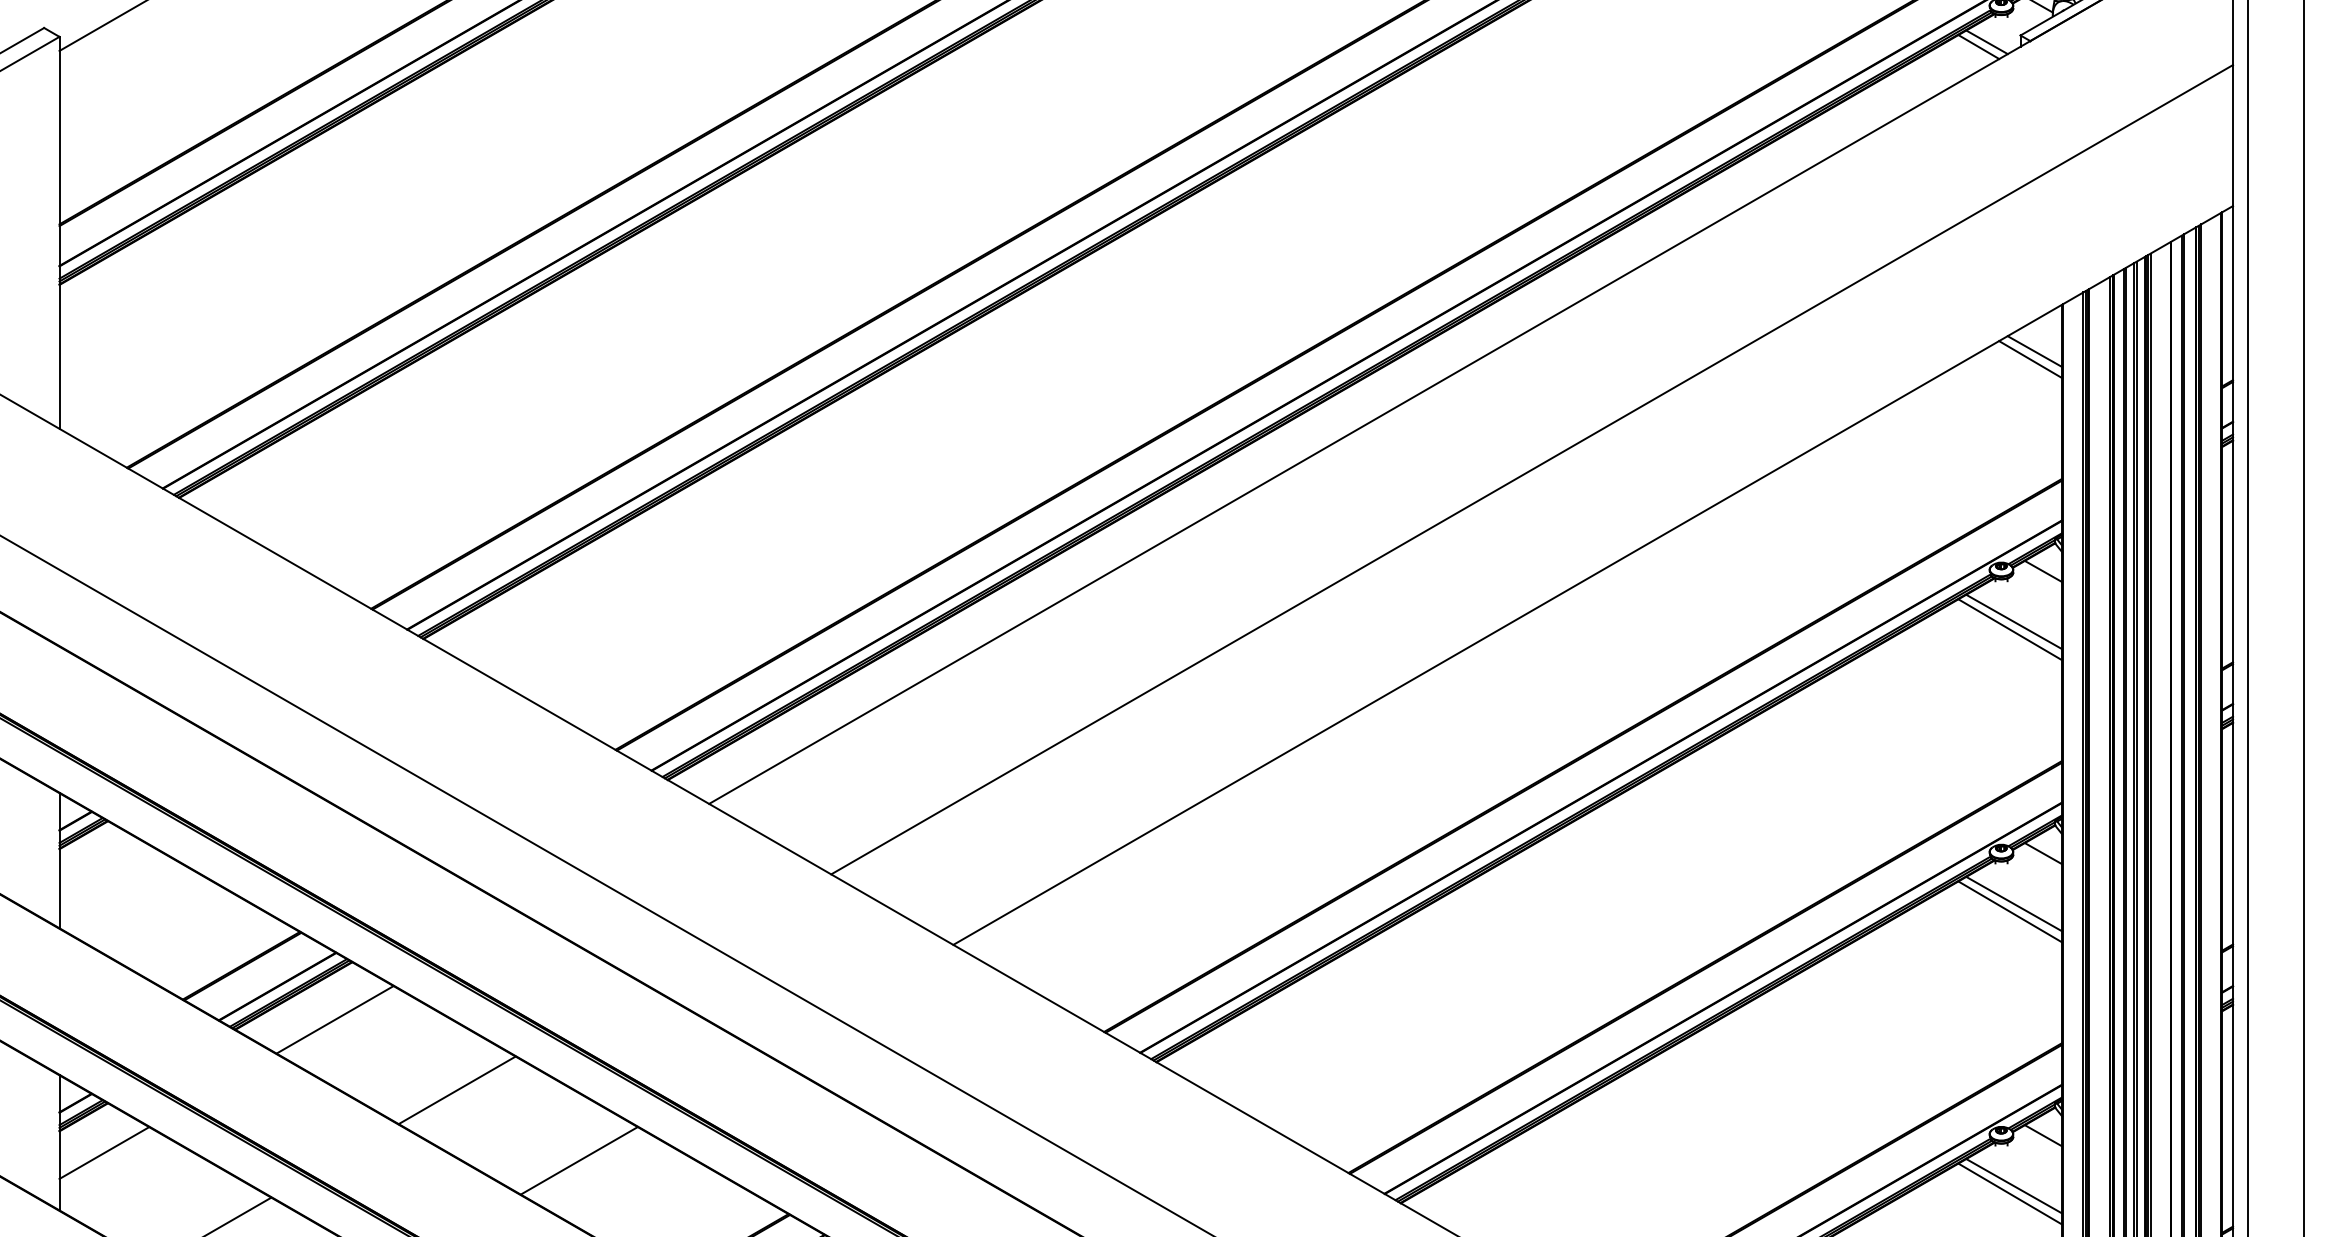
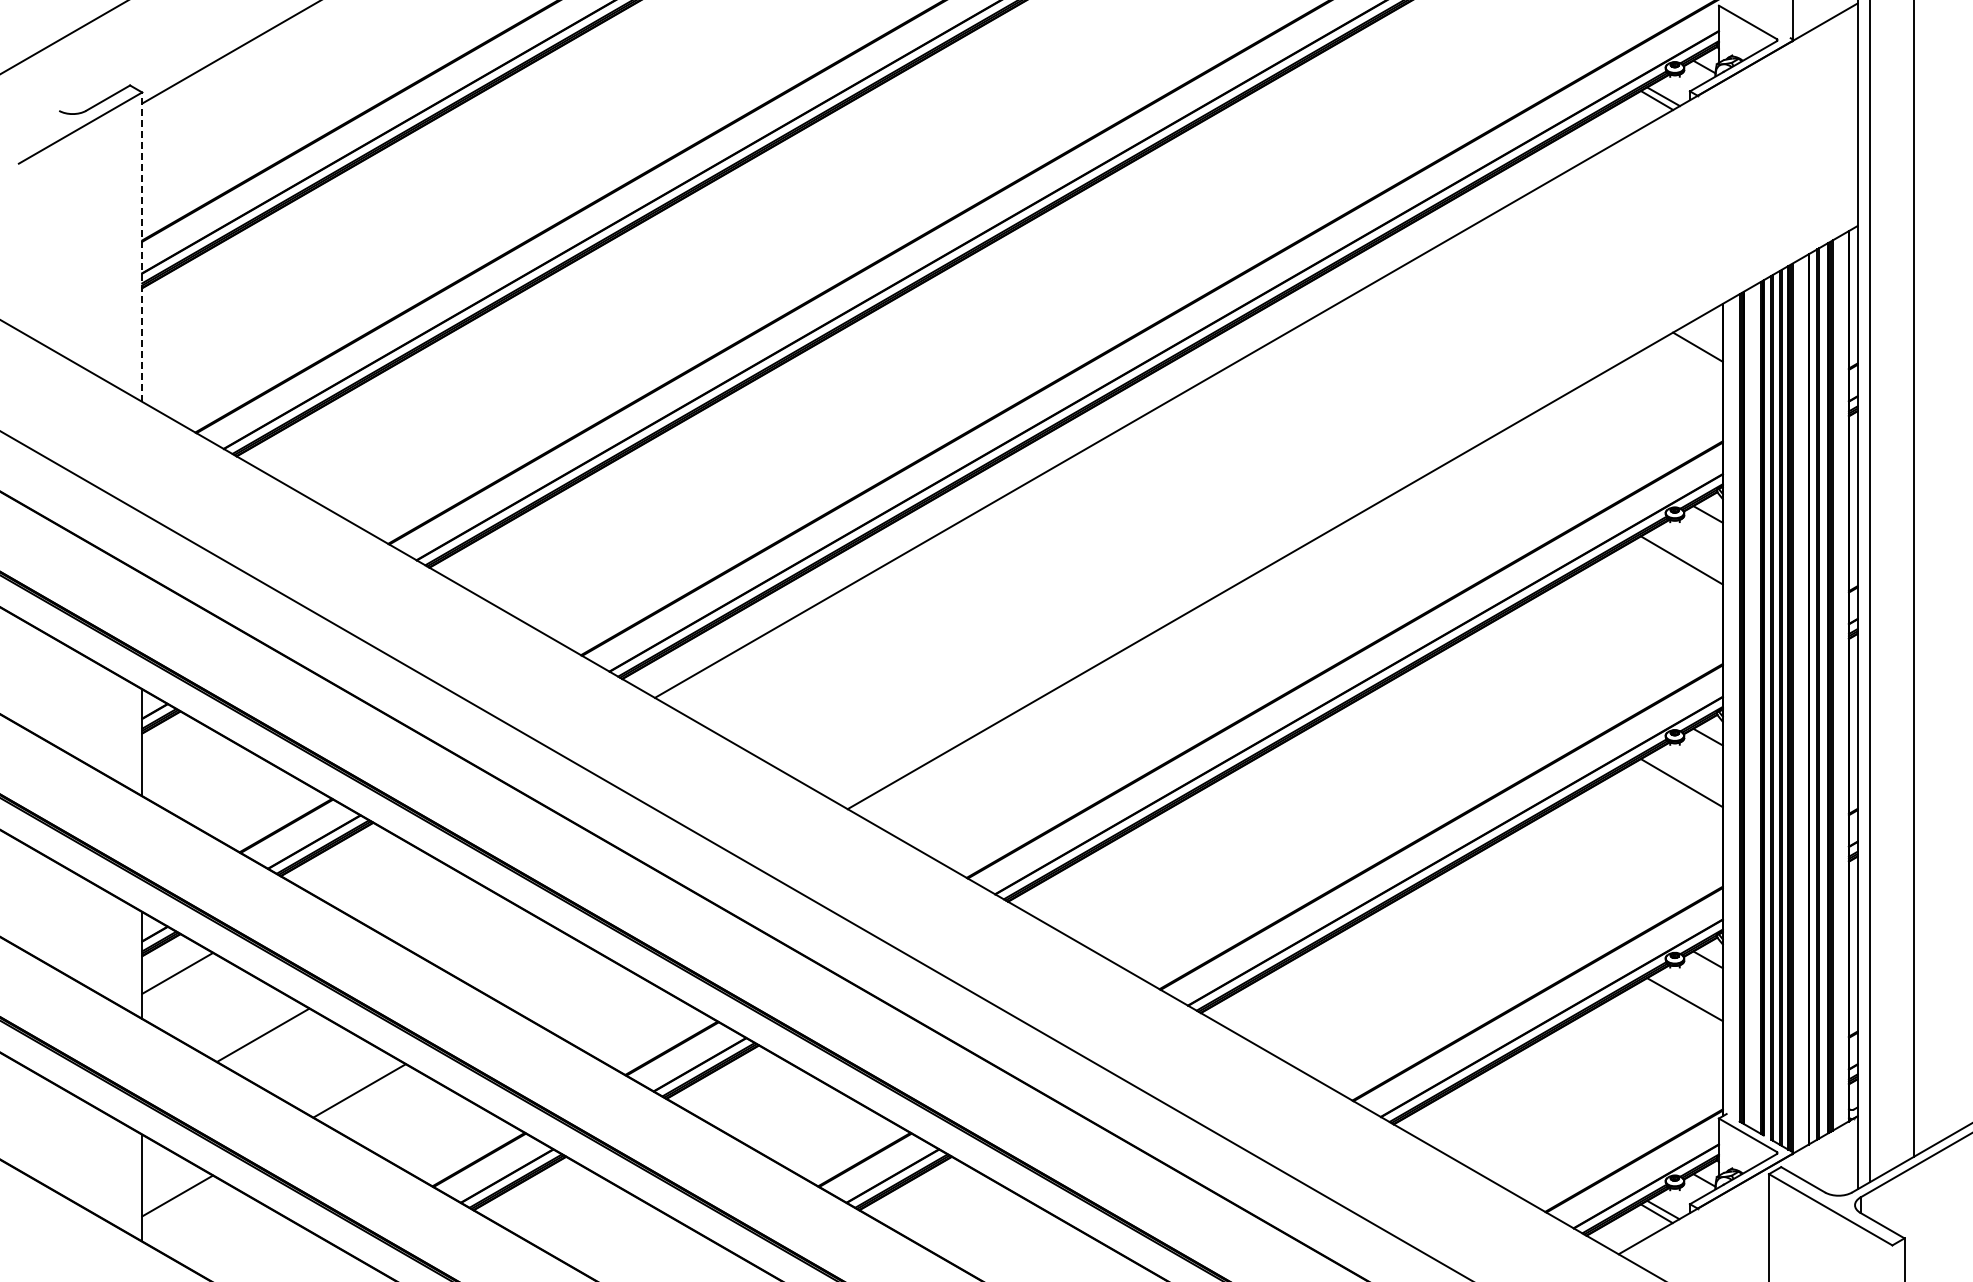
line: (59, 233) -> (142, 247), solid -> dashed
line: (2033, 351) -> (1700, 340), removed
line: (1532, 468) -> (1304, 433), removed
line: (2013, 620) -> (1684, 553), removed
line: (2013, 903) -> (1684, 776), removed
line: (334, 1018) -> (359, 867), removed
line: (456, 1089) -> (455, 923), removed
line: (579, 1160) -> (552, 979), removed
line: (2009, 1193) -> (1681, 1005), removed

